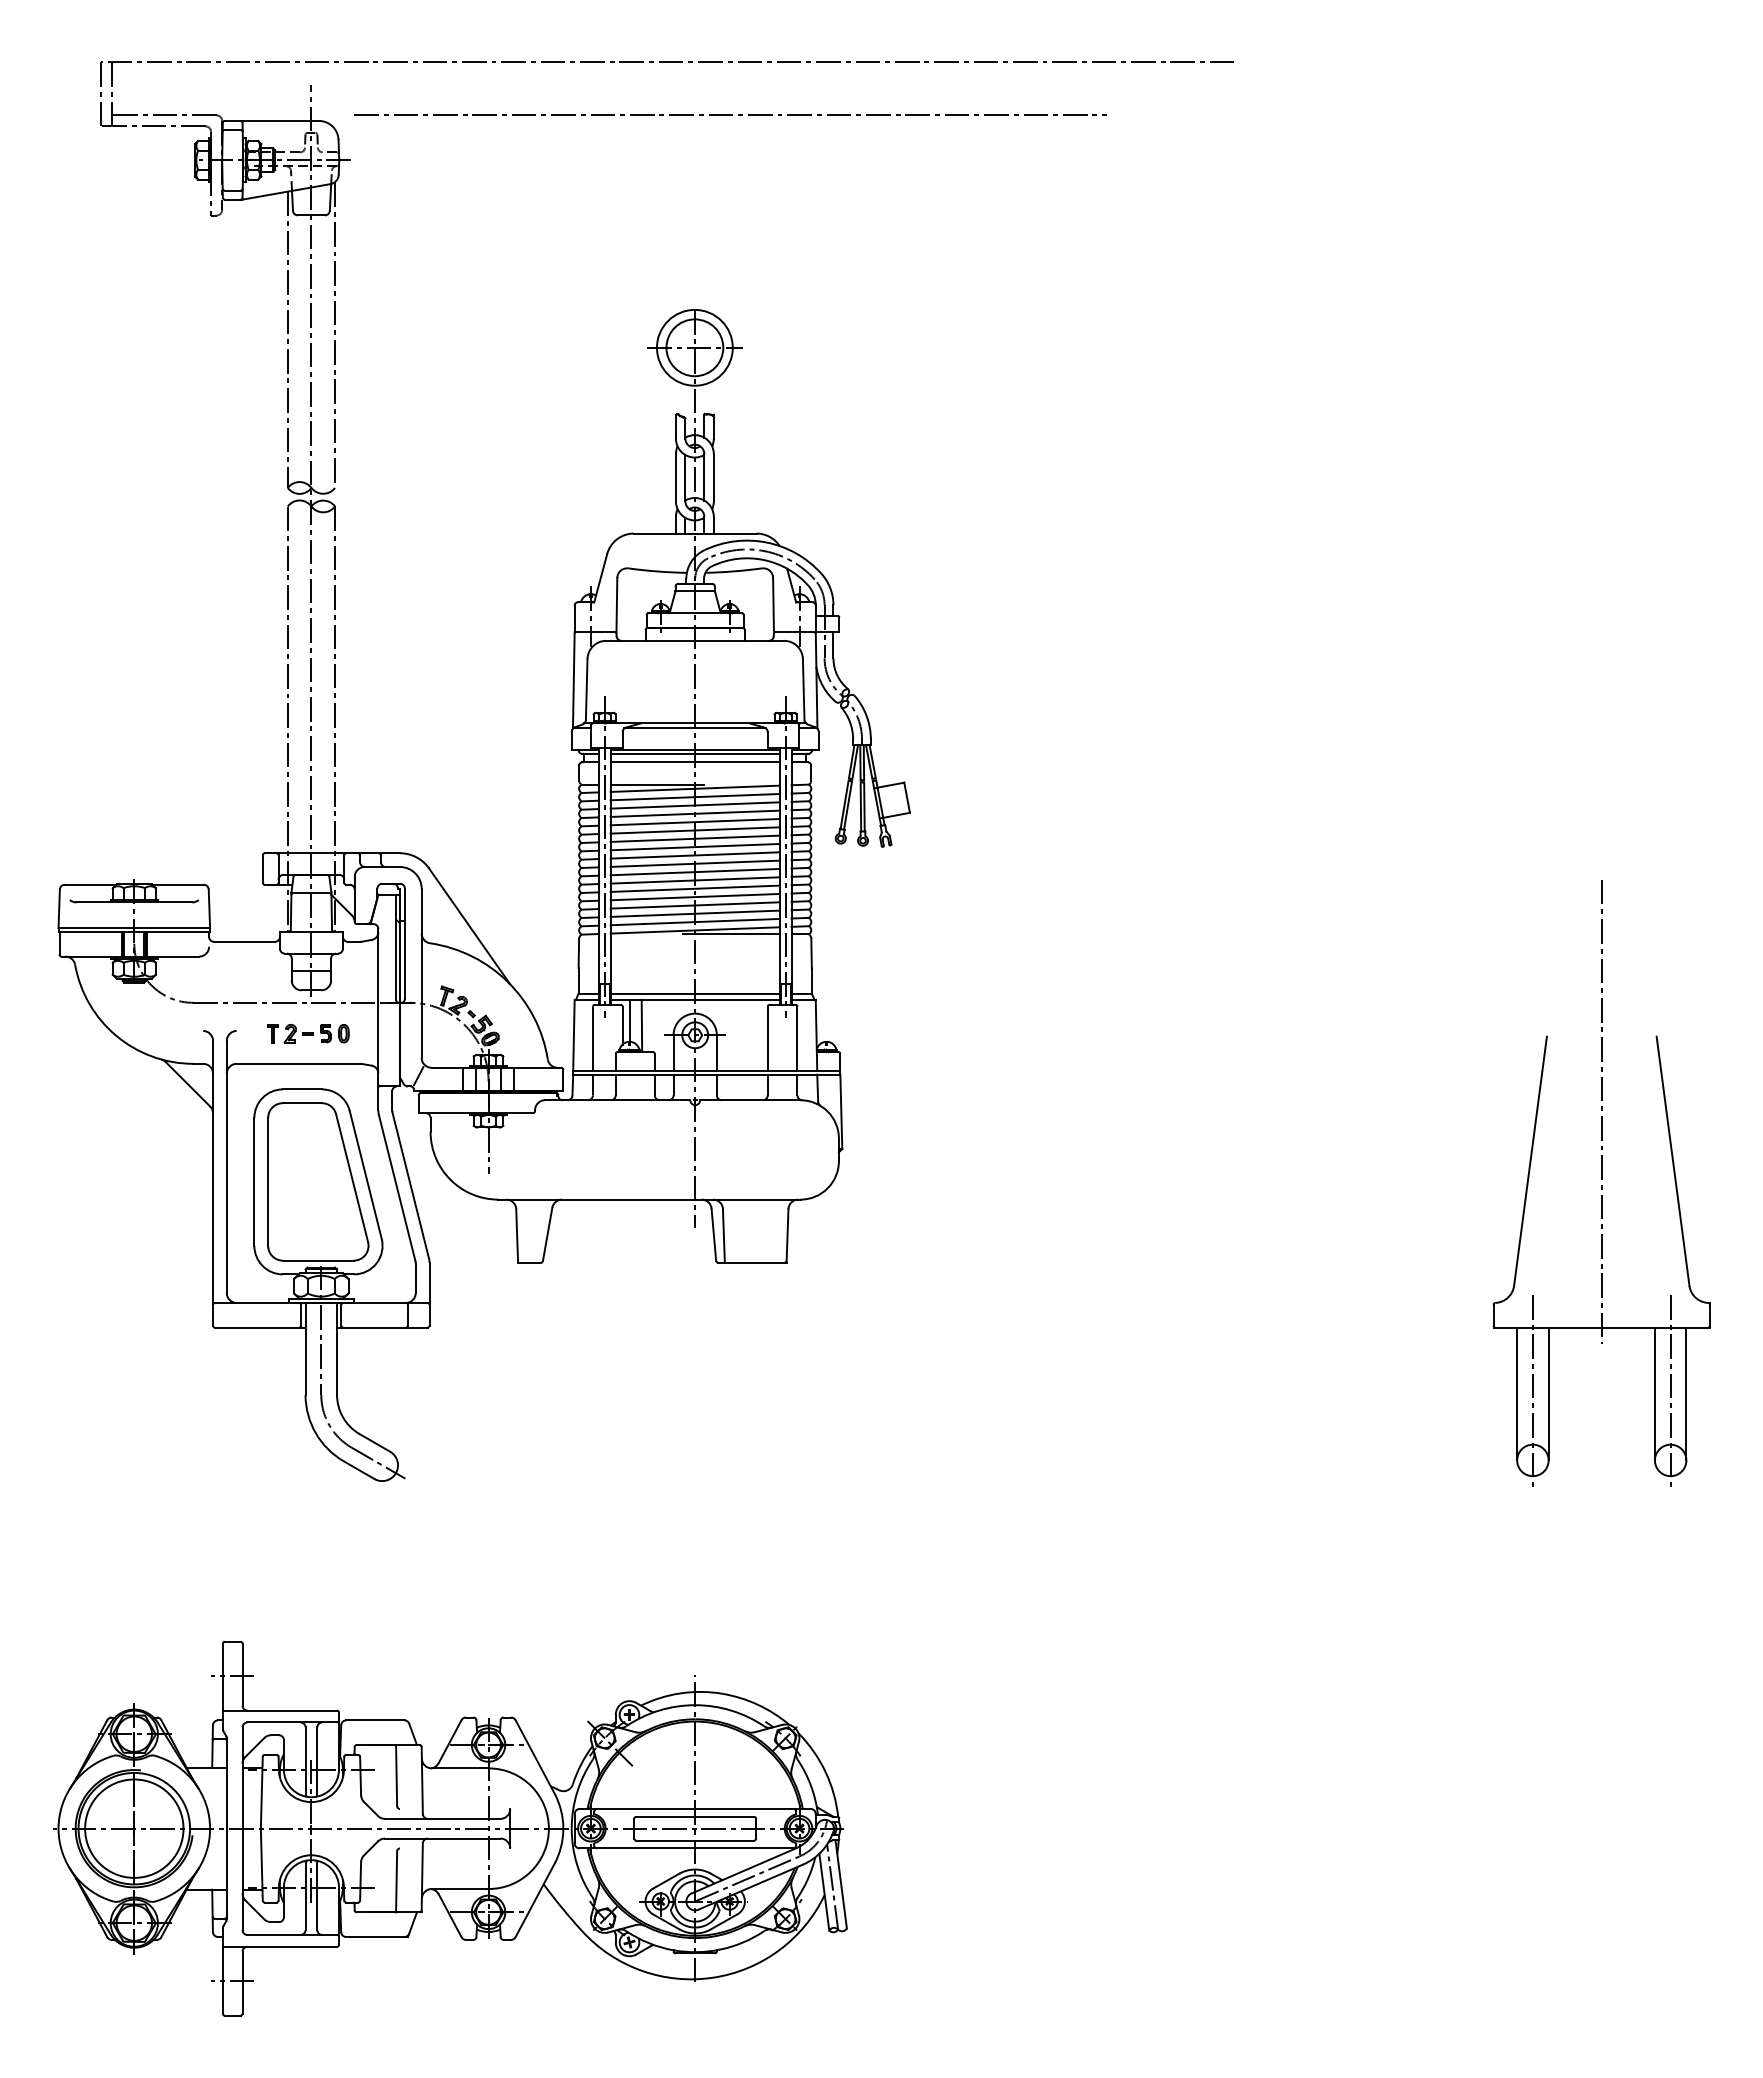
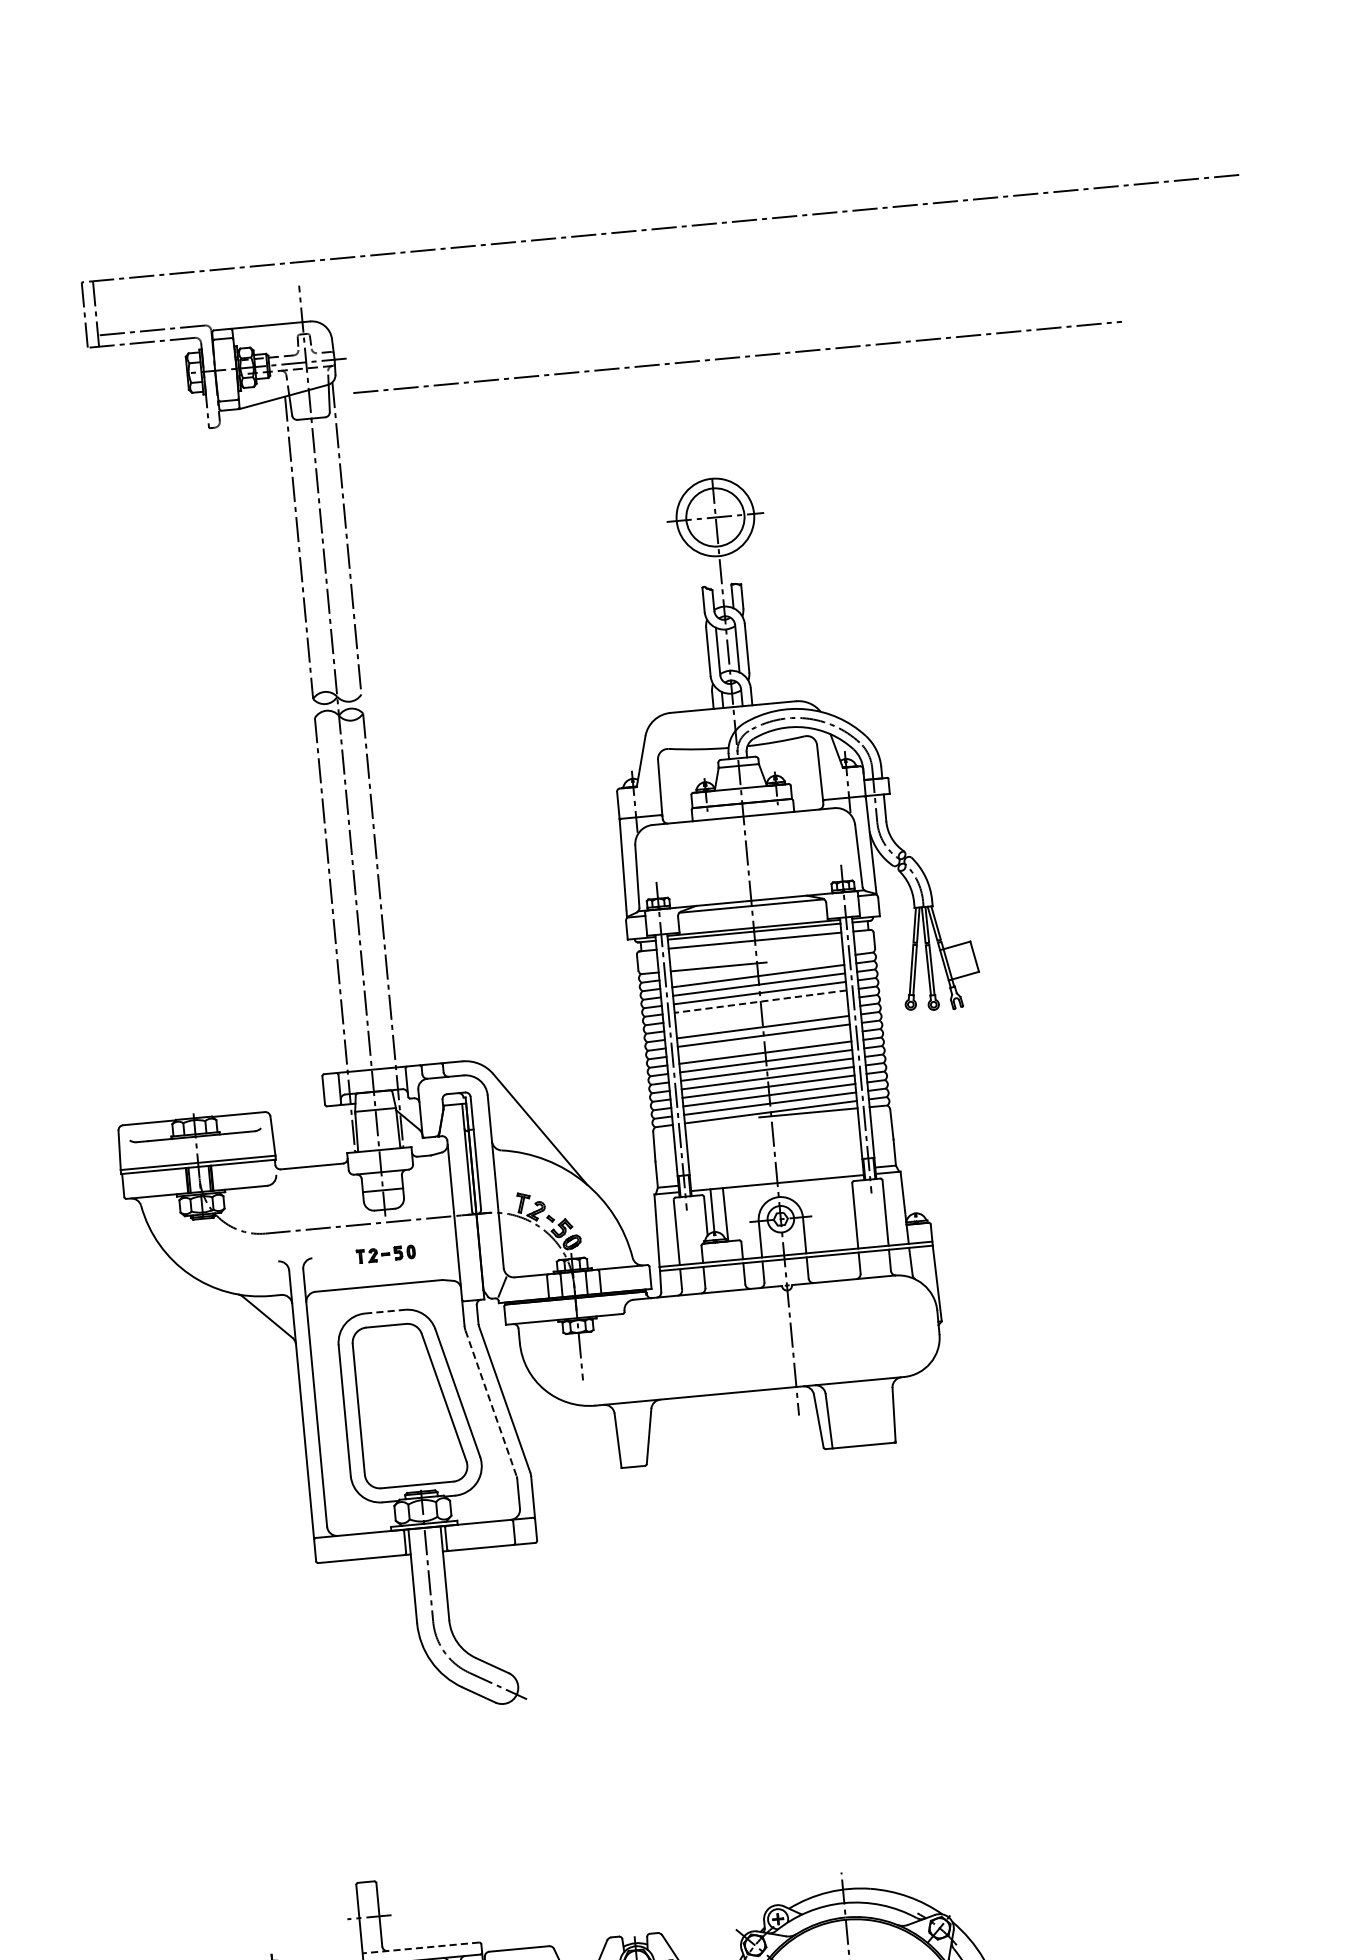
line: (730, 114) -> (737, 356), moved
line: (694, 788) -> (756, 967), removed
line: (695, 822) -> (761, 1001), solid -> dashed
line: (694, 830) -> (760, 1010), removed
line: (694, 838) -> (761, 1018), removed
line: (694, 863) -> (763, 1043), removed
line: (694, 993) -> (776, 1176), removed
part: (308, 1033) -> (385, 1254), size x0.7
line: (302, 1089) -> (385, 1311), solid -> dashed
line: (397, 1188) -> (491, 1403), solid -> dashed
line: (279, 1710) -> (420, 1947), solid -> dashed

